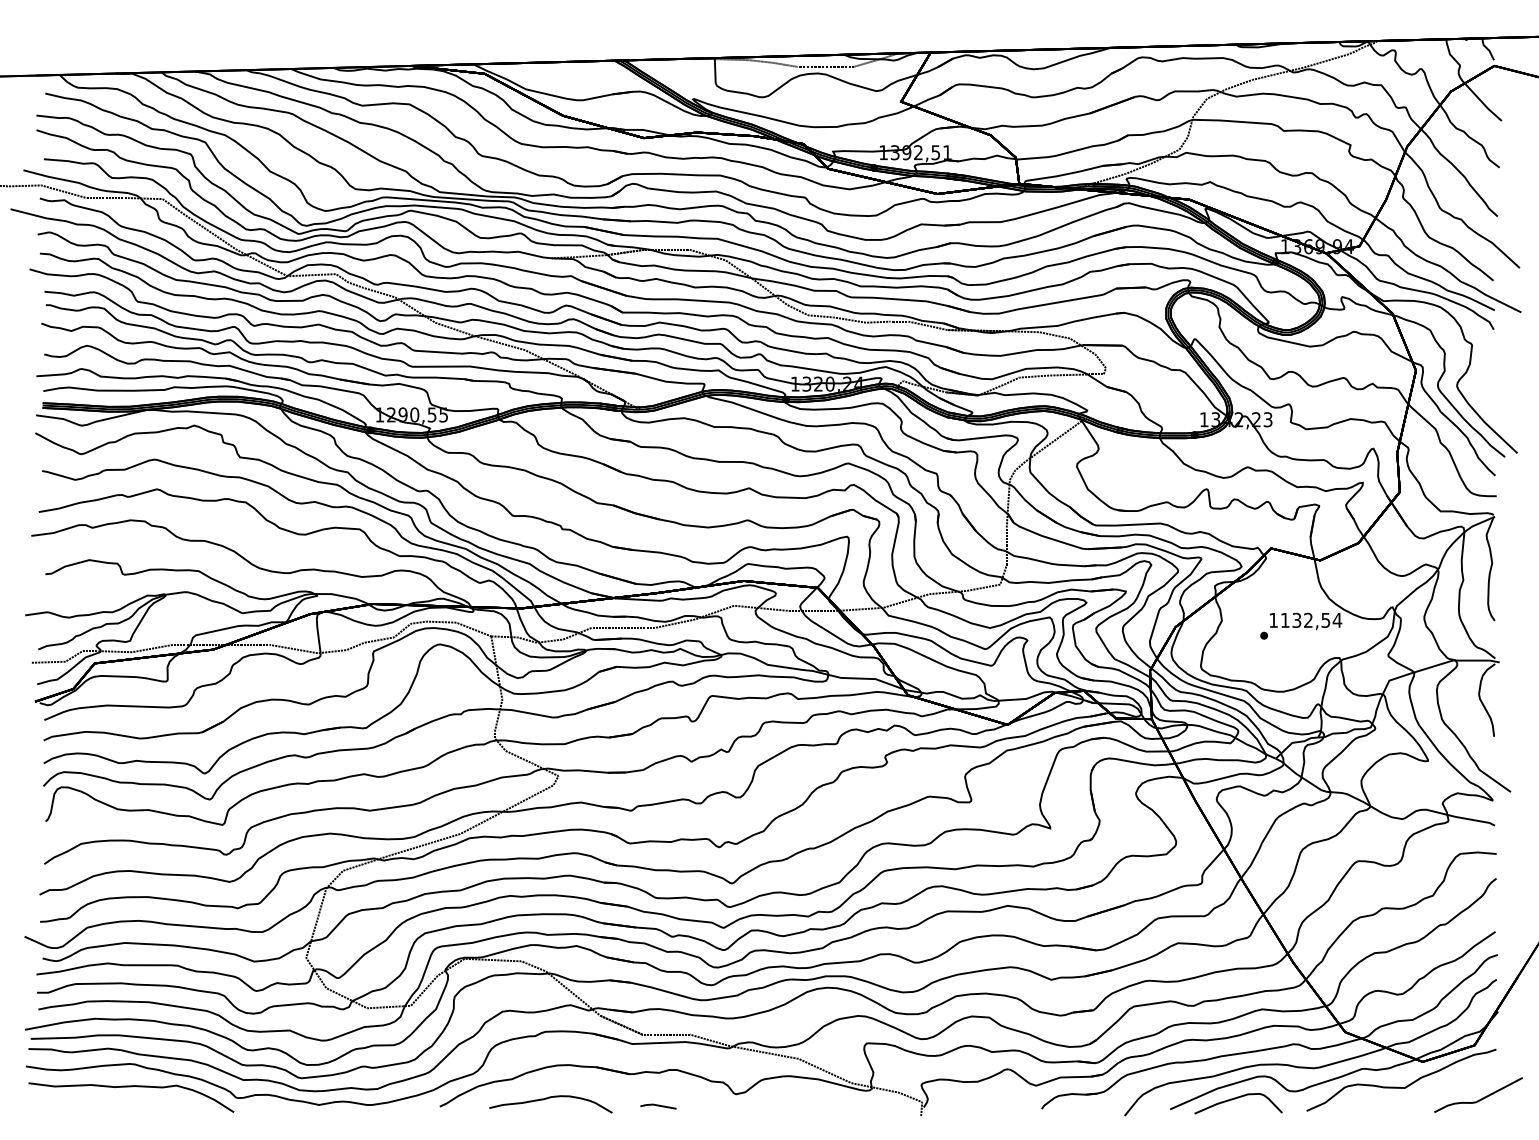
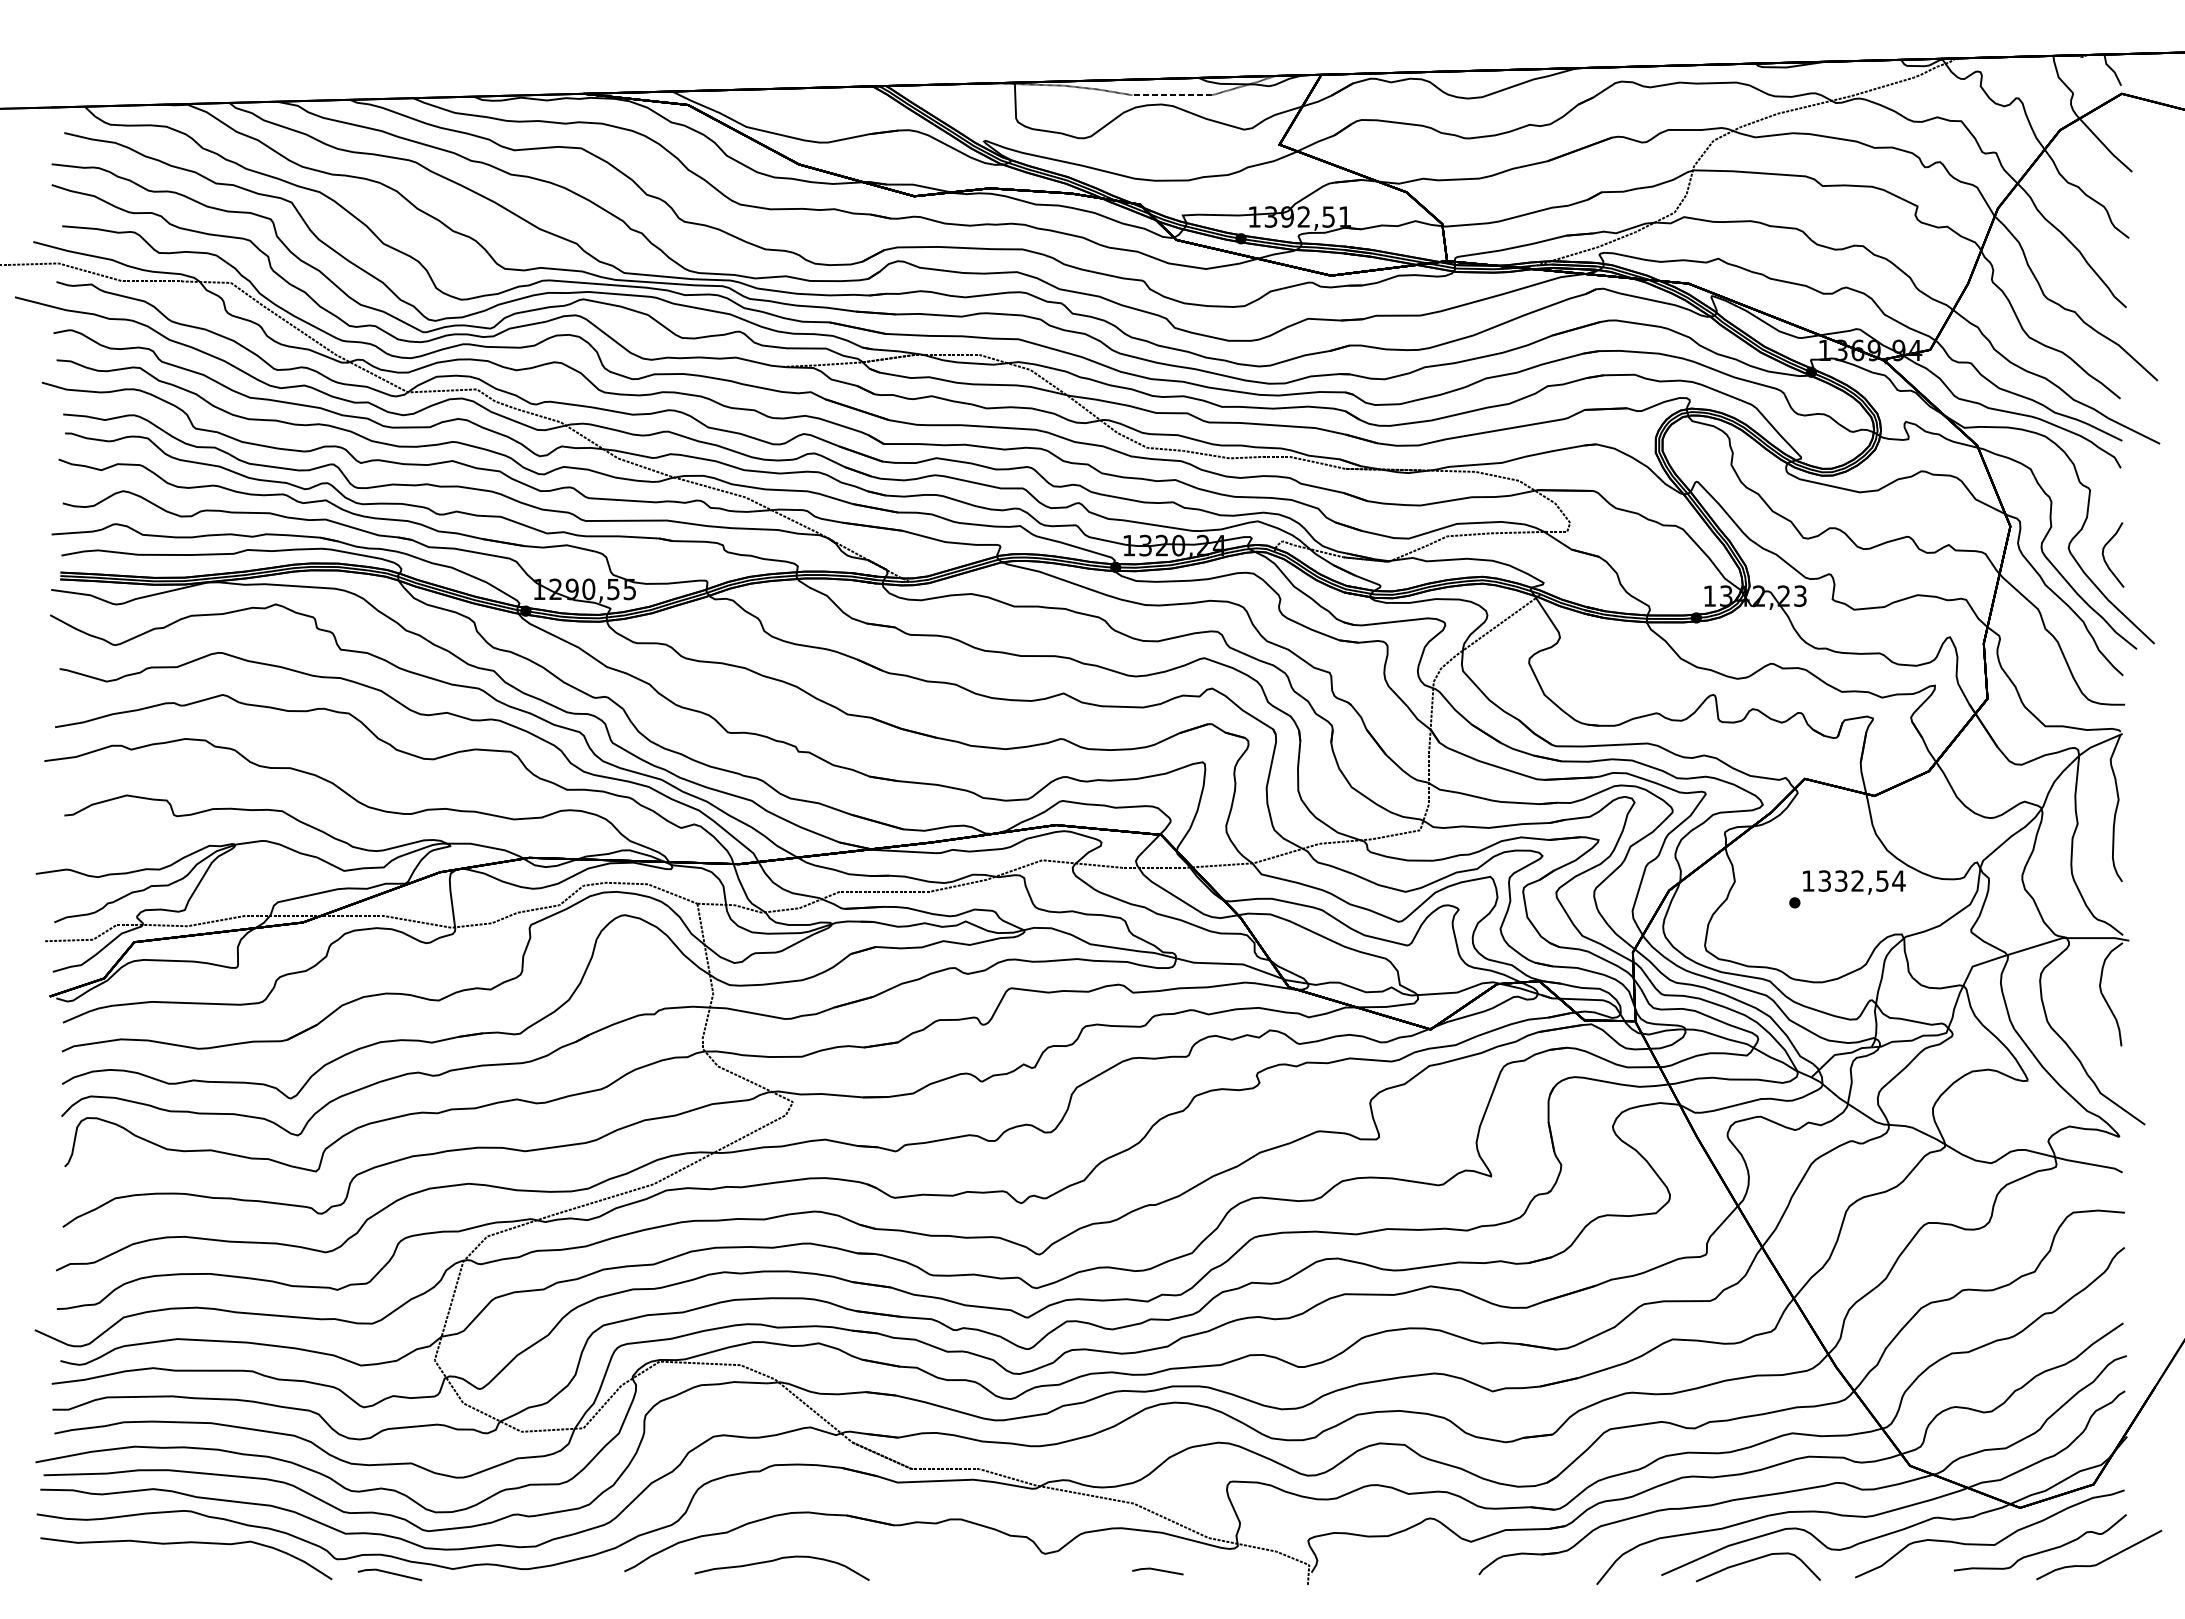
curve: (1482, 391) -> (2104, 555), added
text: (1285, 620) -> (1824, 880), 1132,54 -> 1332,54
curve: (1439, 1091) -> (2043, 1550), added
line: (658, 1105) -> (1157, 1570), moved
line: (274, 1108) -> (389, 1573), added

